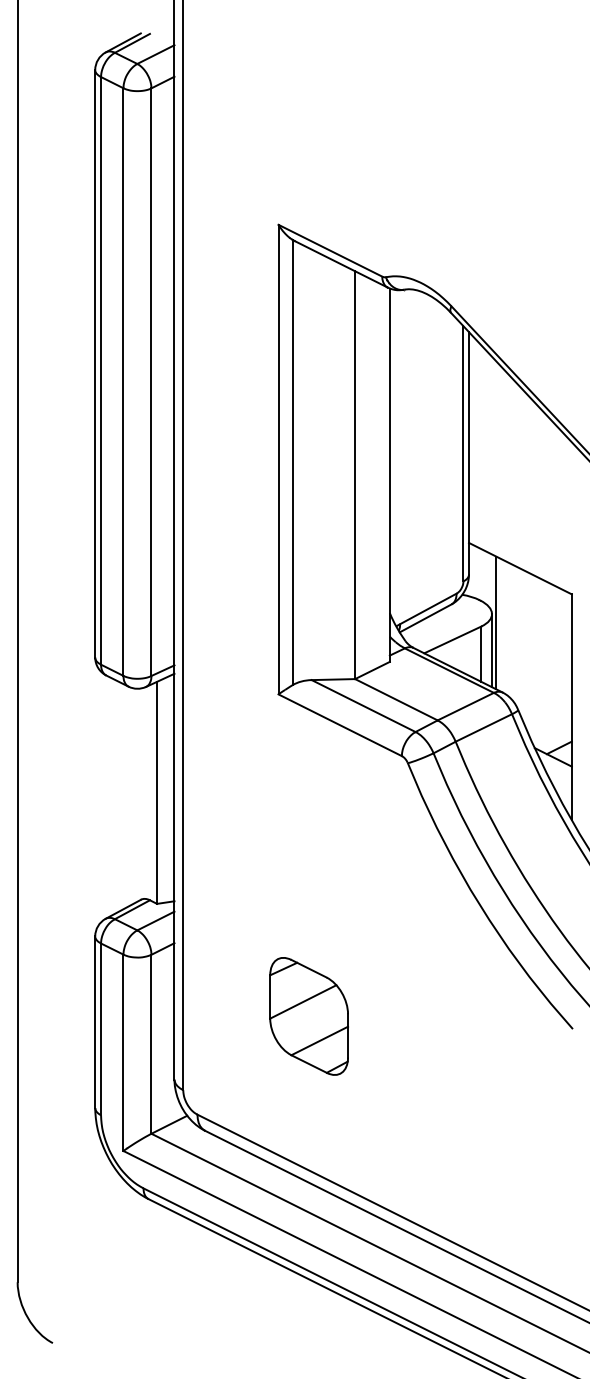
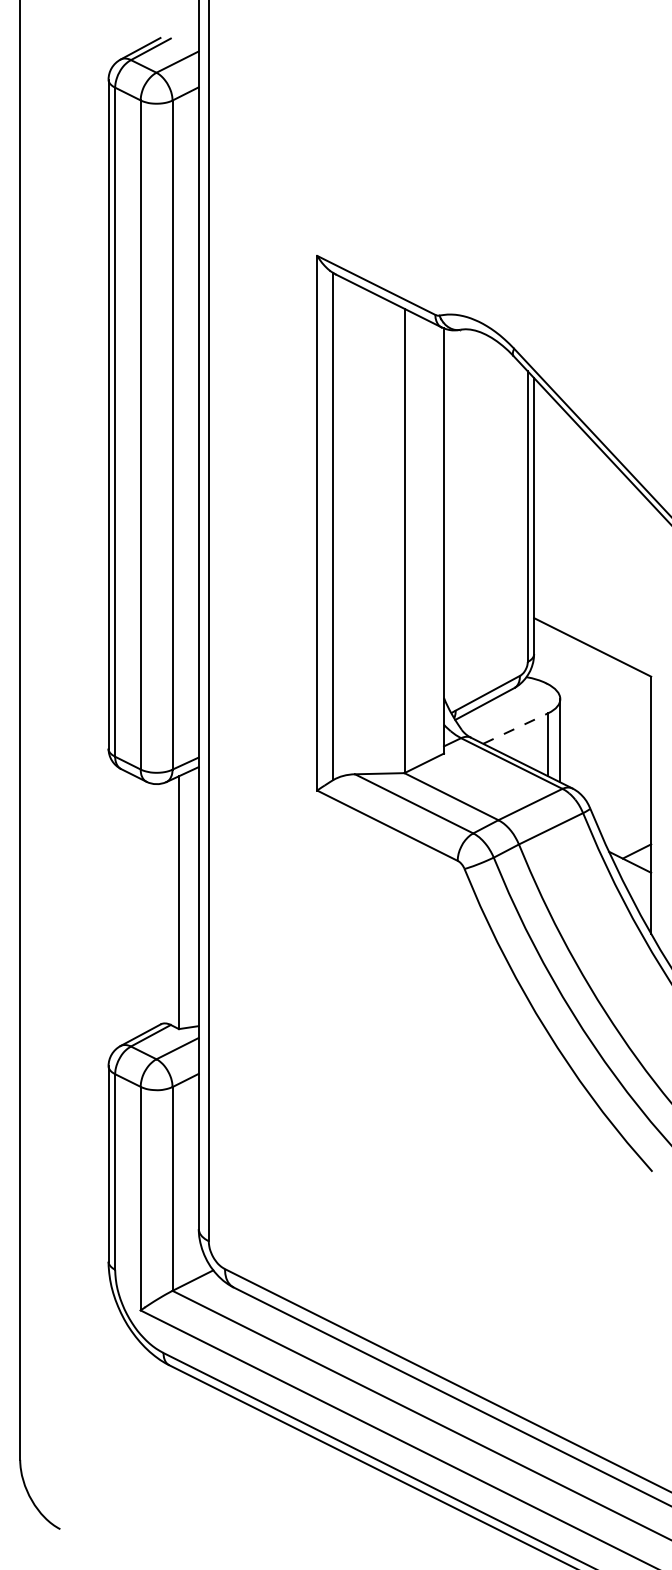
line: (496, 622) -> (565, 708), removed
line: (453, 639) -> (516, 728), solid -> dashed
part: (308, 1016) -> (351, 1157), removed

